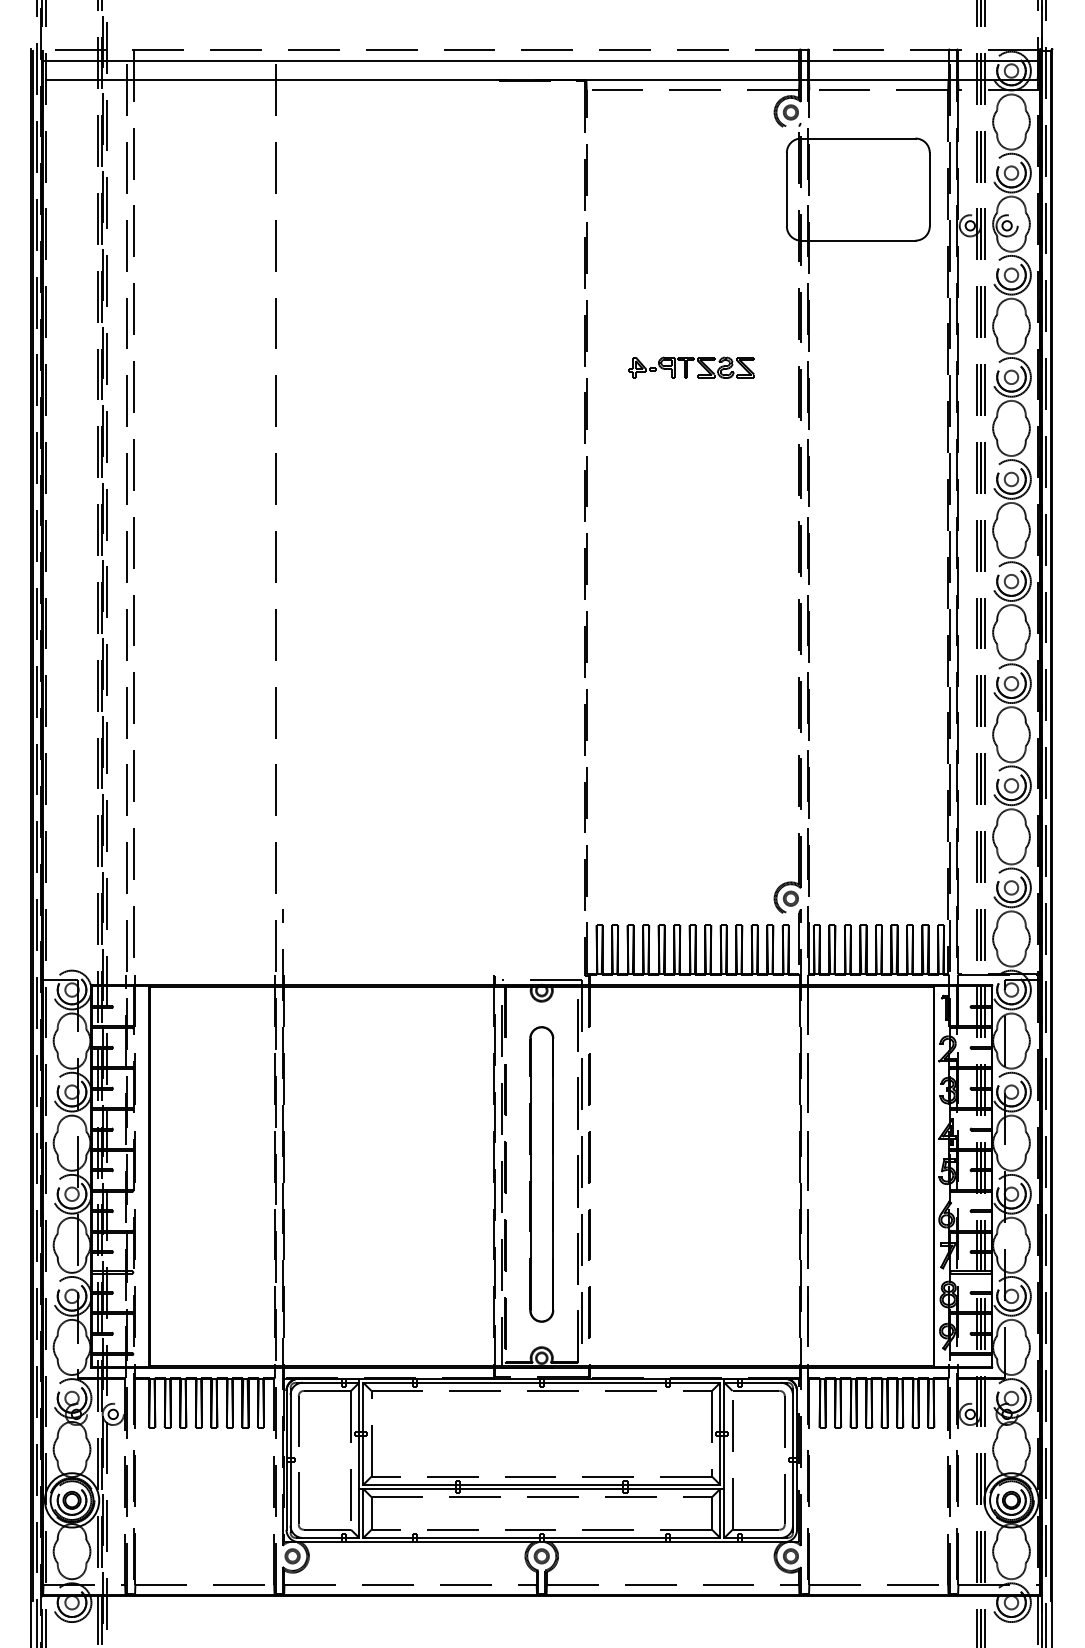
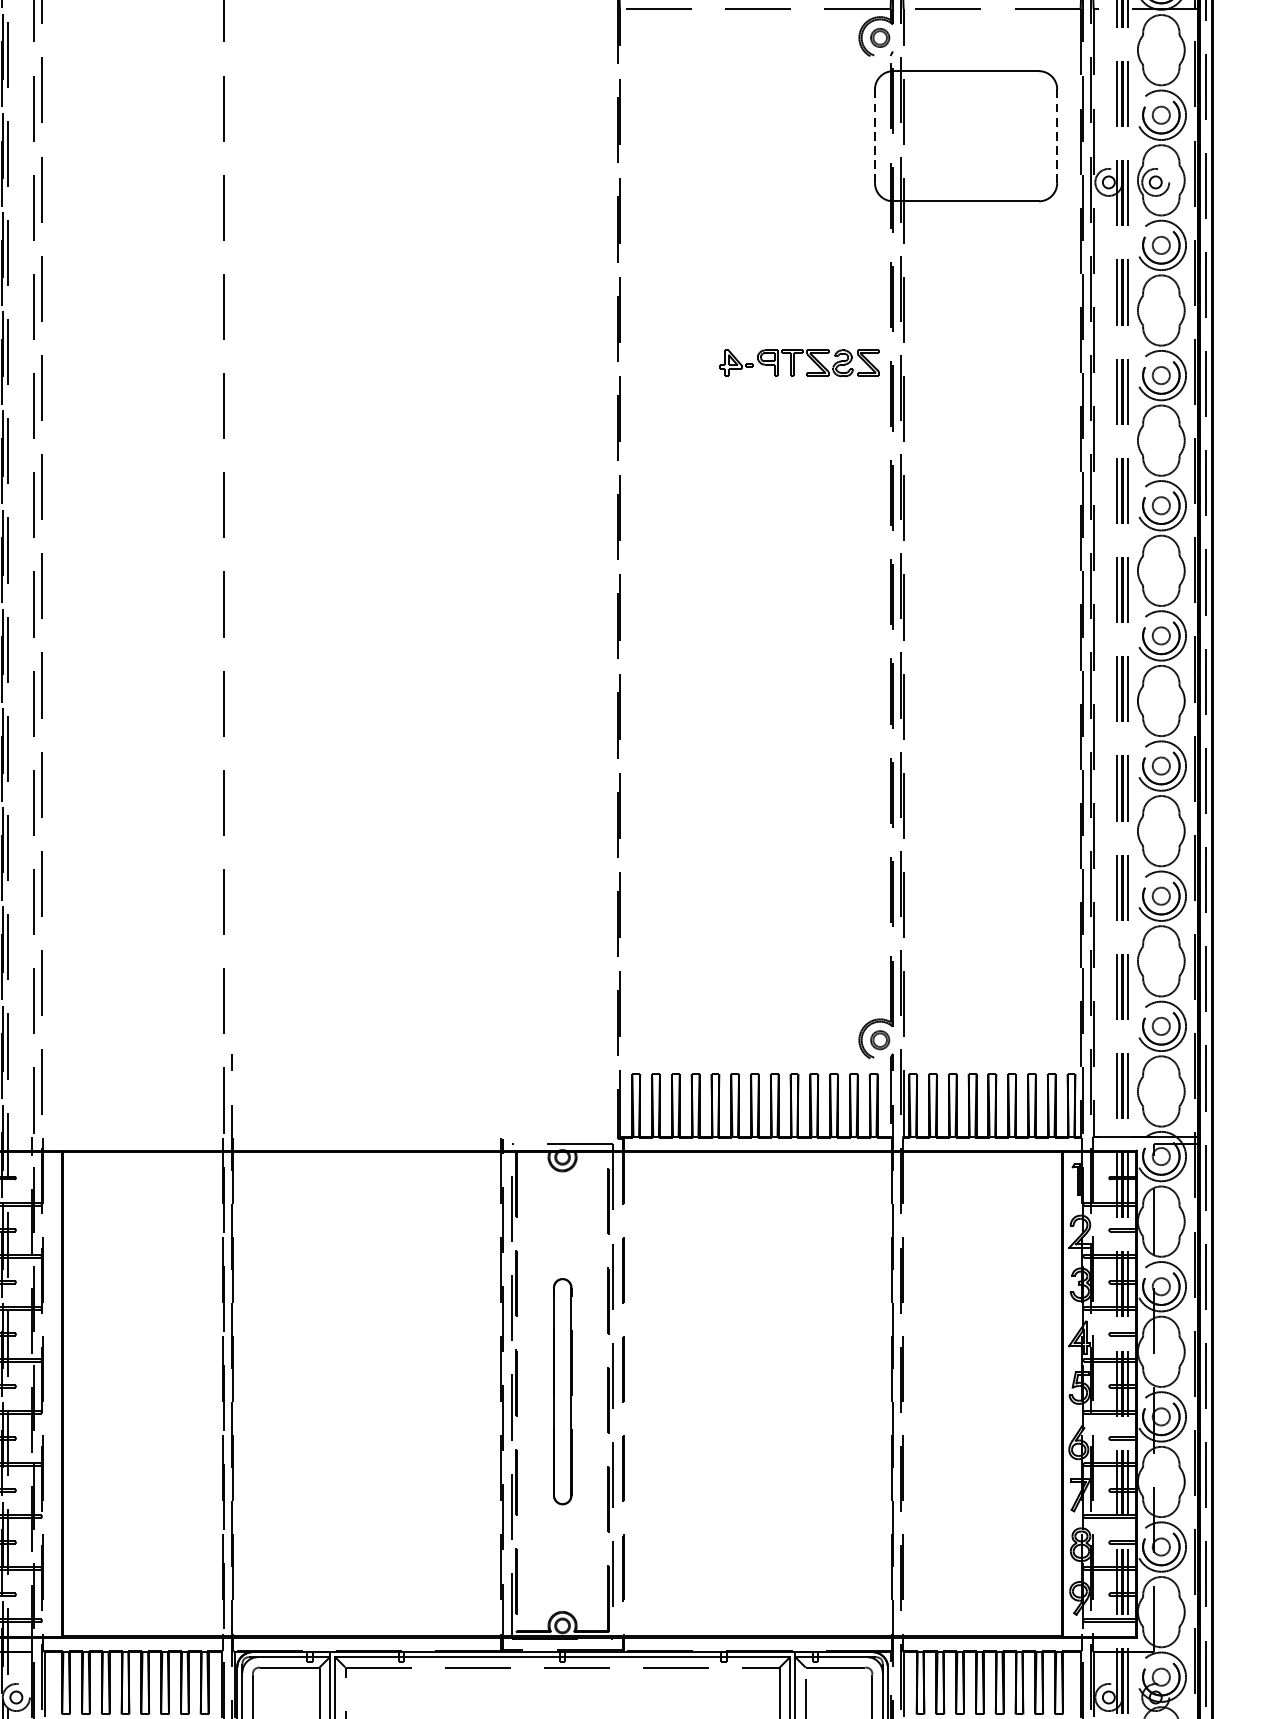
line: (786, 189) -> (874, 136), solid -> dashed
line: (929, 189) -> (1056, 136), solid -> dashed
part: (691, 367) -> (799, 363), moved
part: (541, 1174) -> (562, 1391), size x0.6

